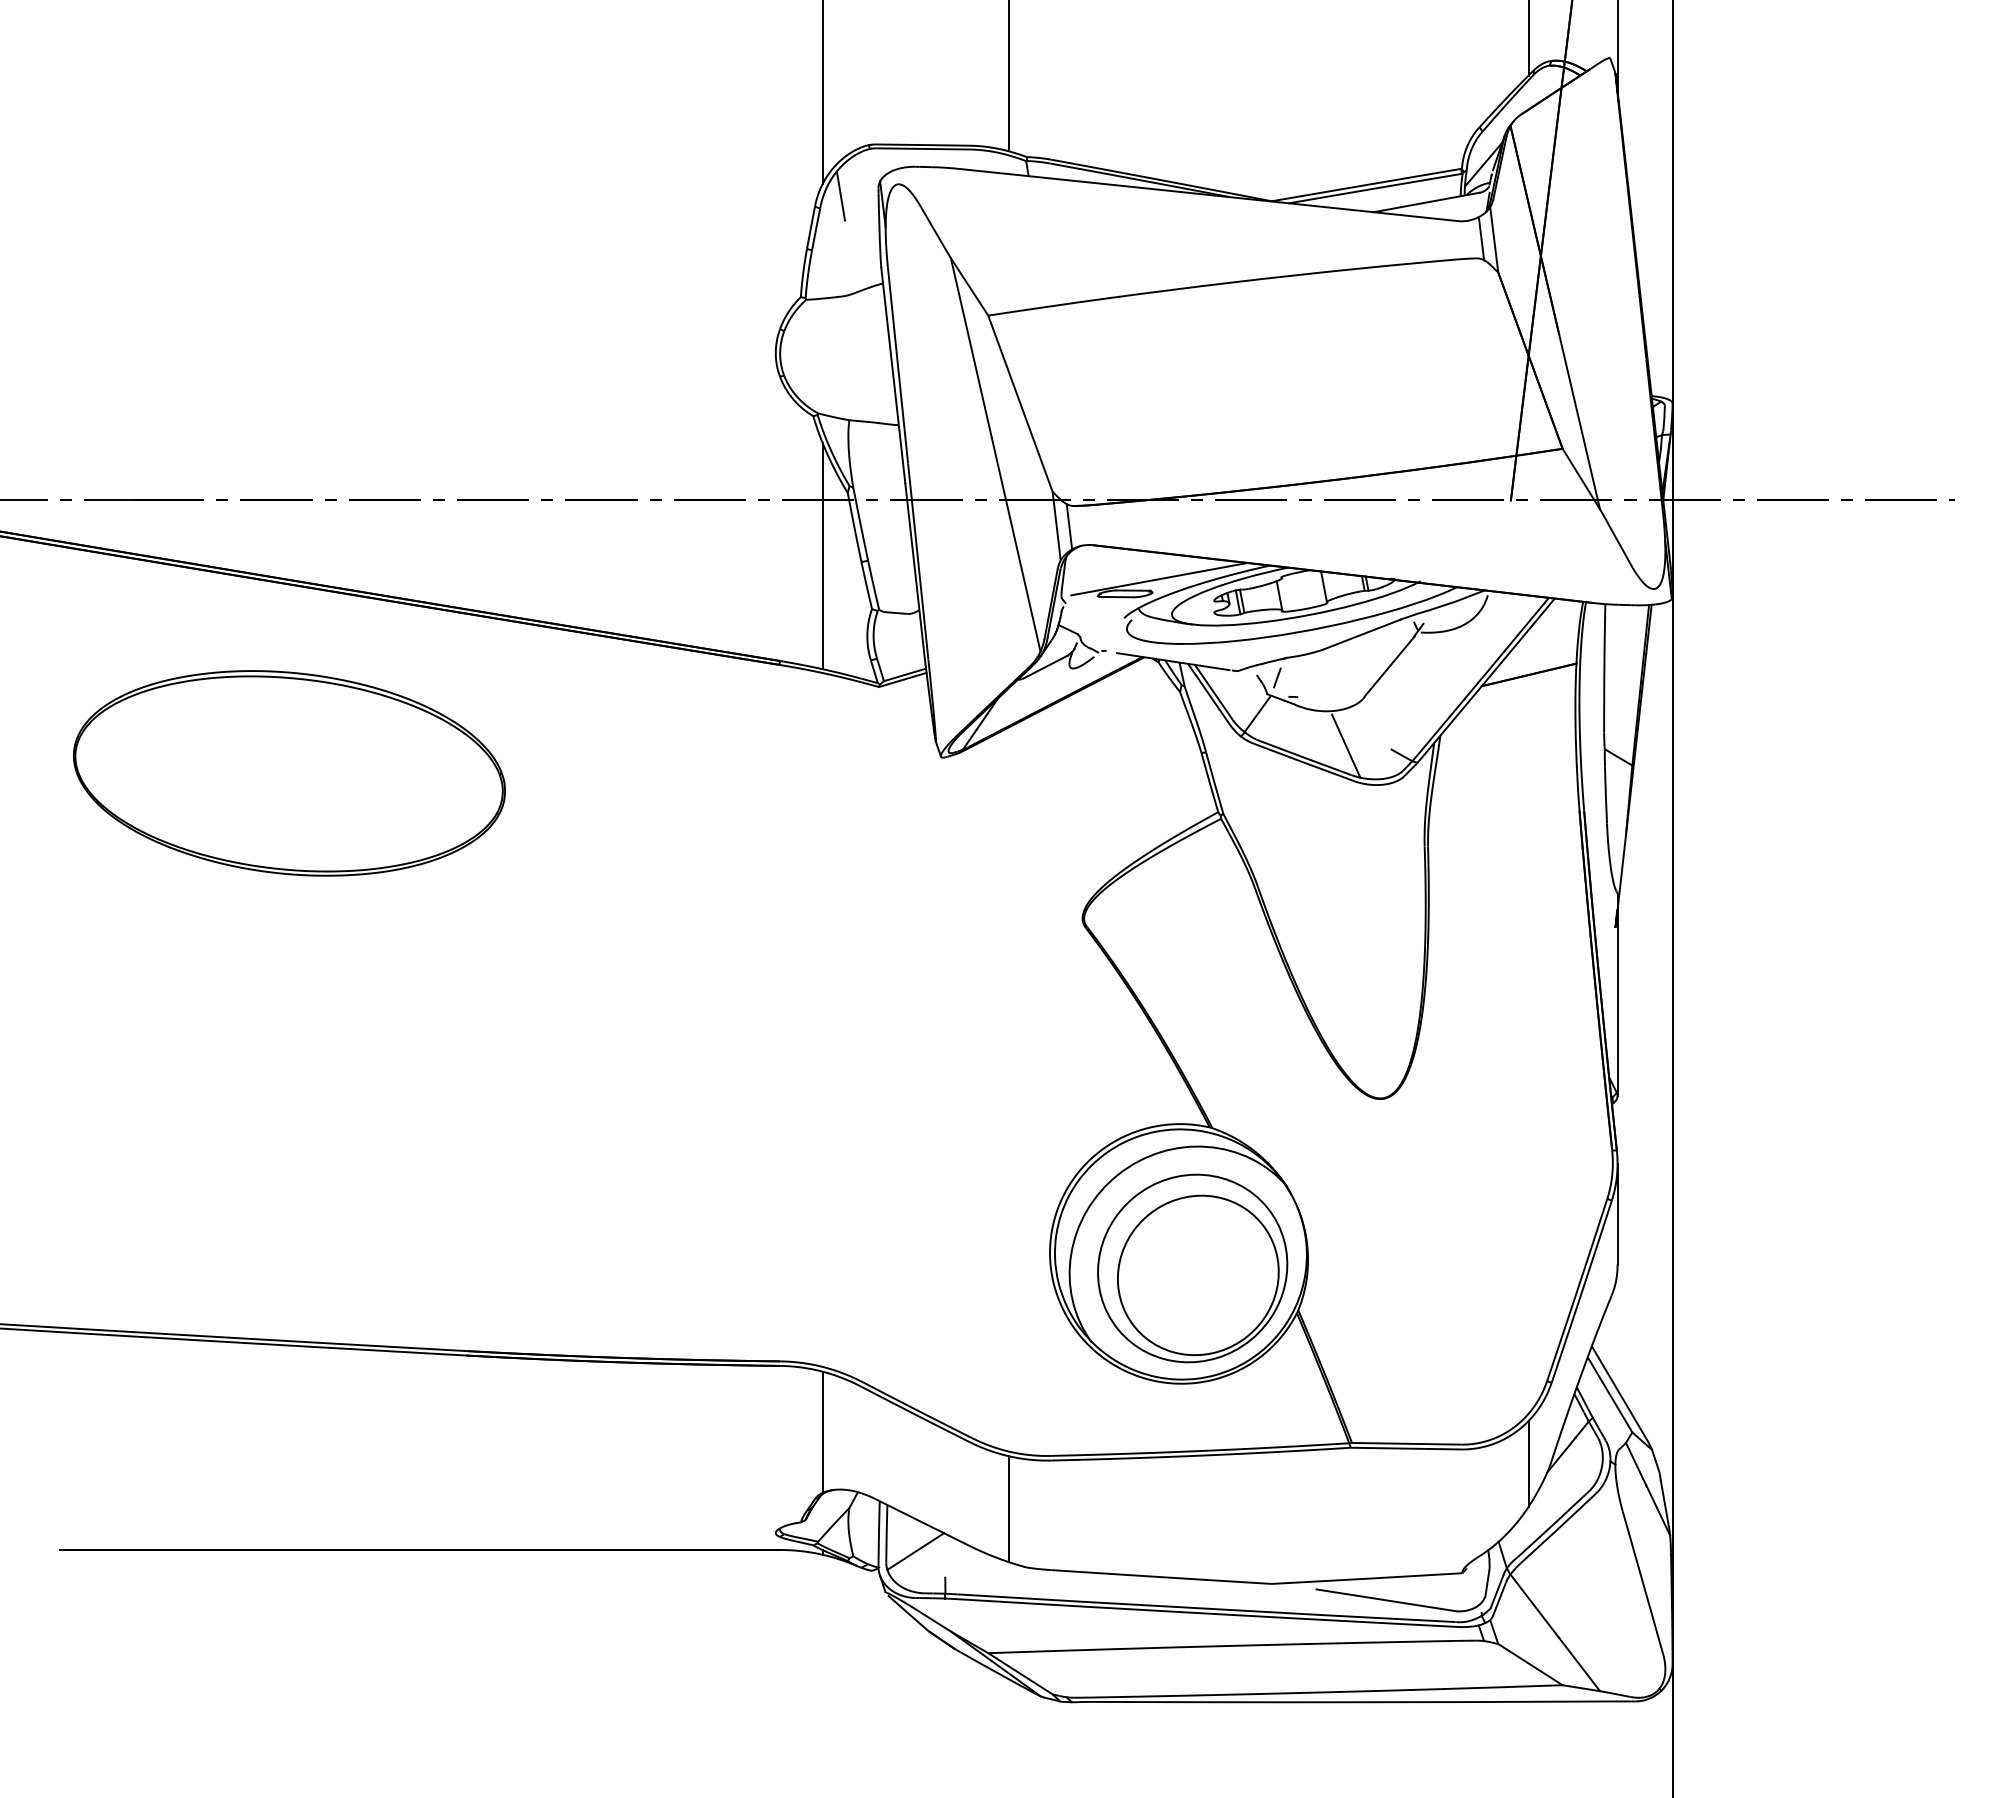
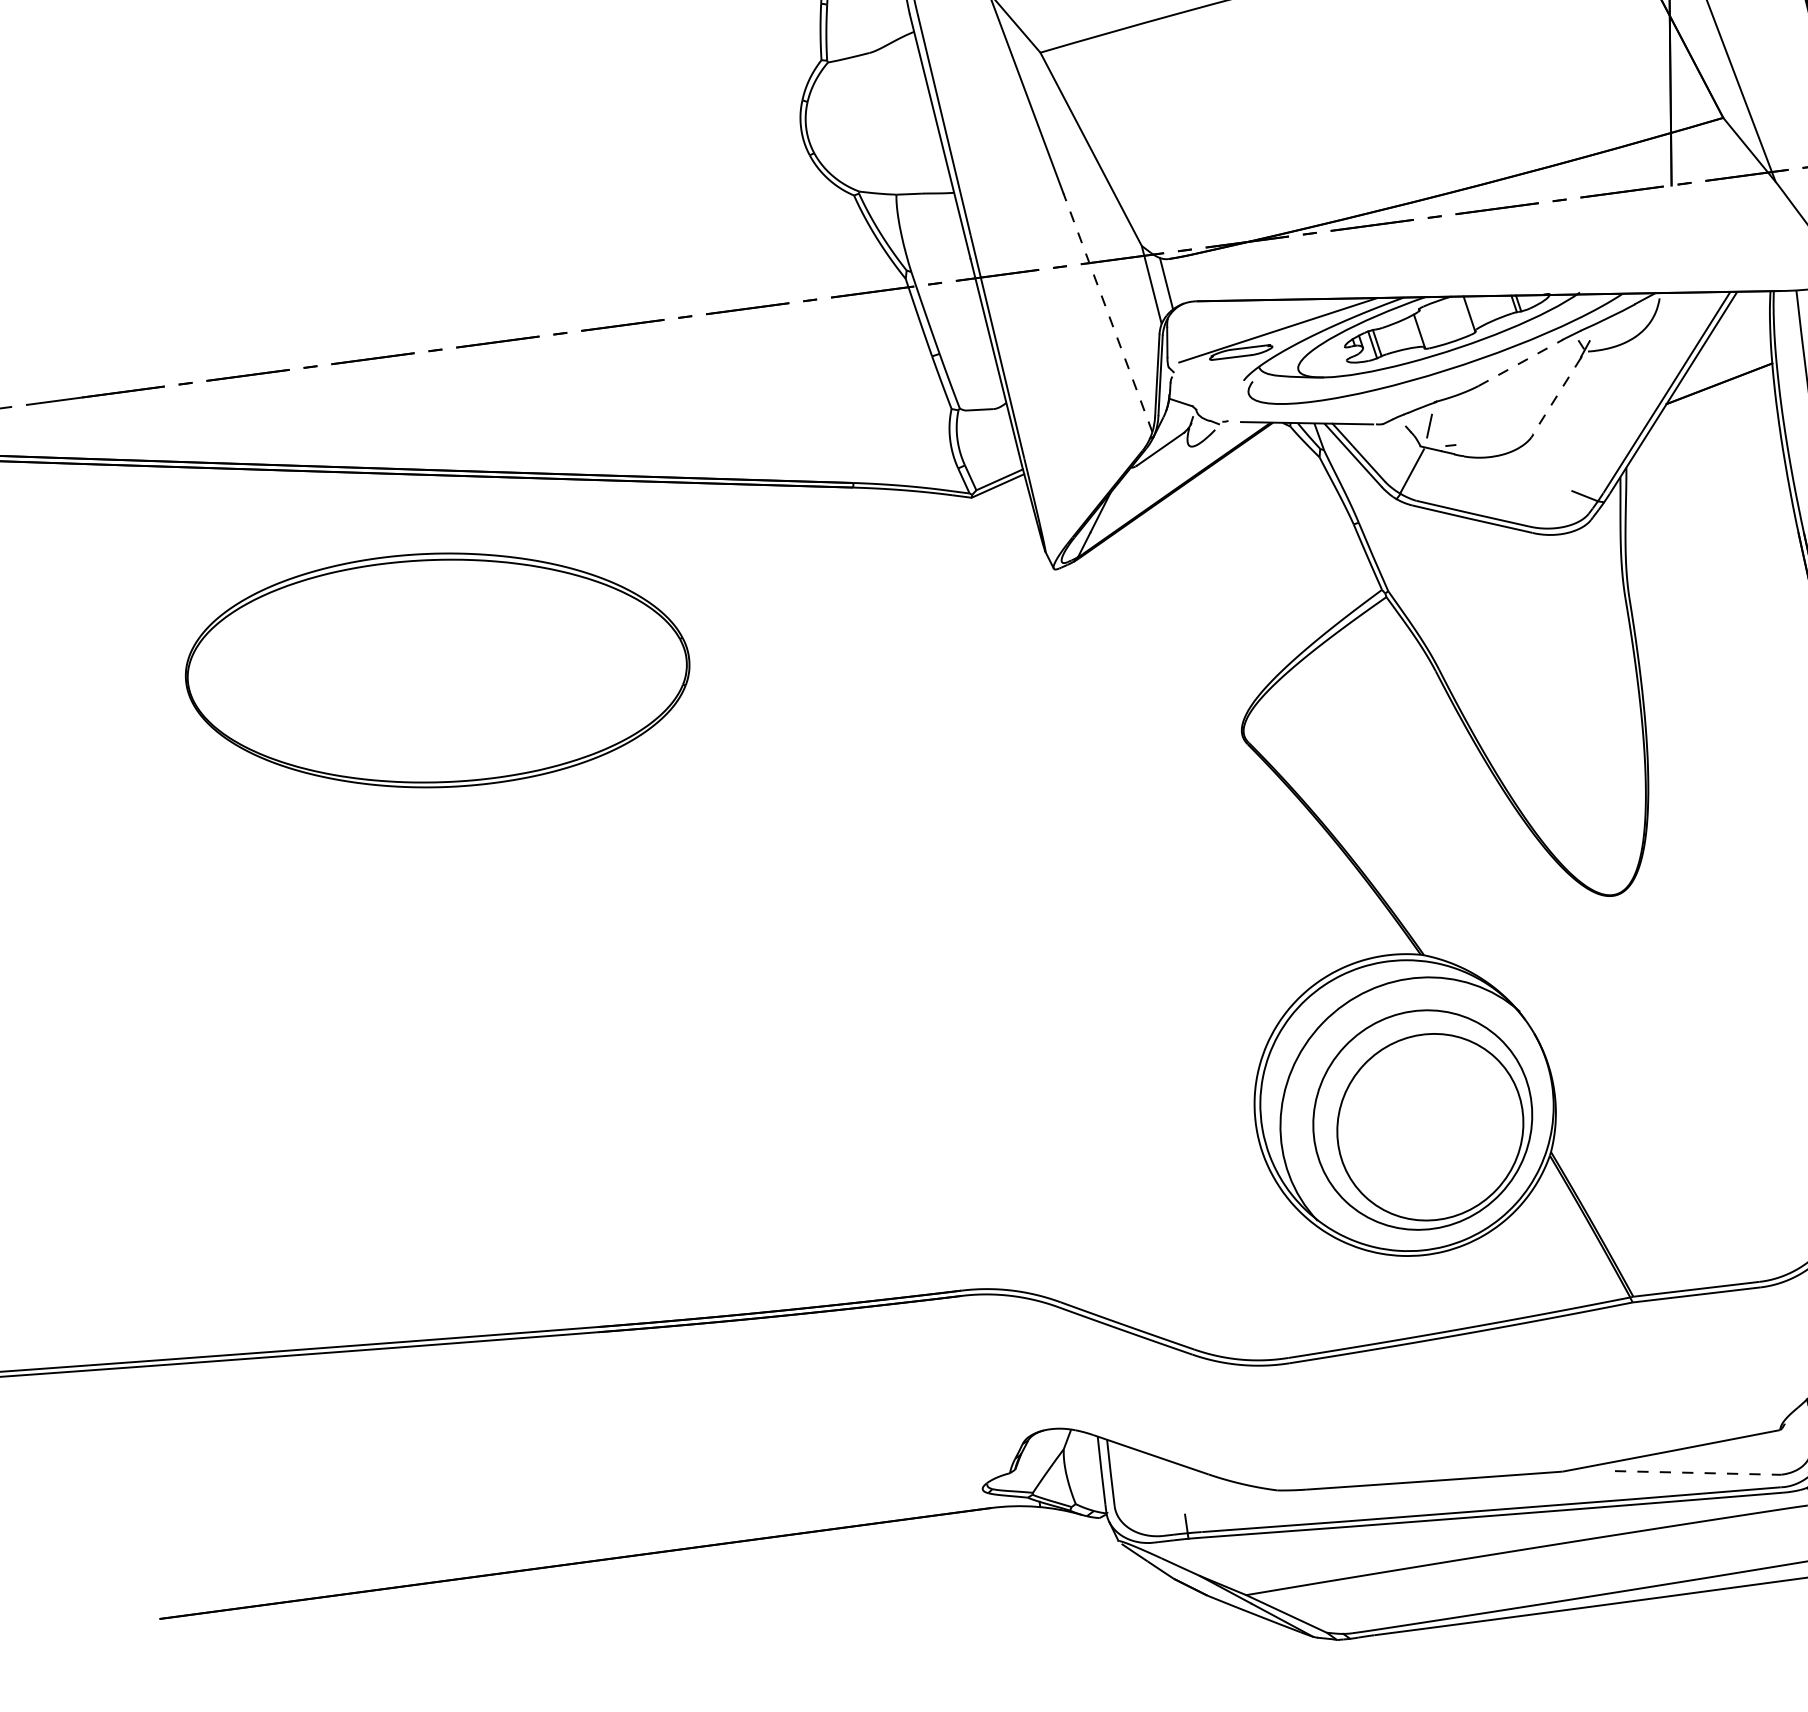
line: (1016, 544) -> (1108, 312), solid -> dashed
line: (822, 556) -> (886, 355), removed
line: (1362, 634) -> (1521, 362), solid -> dashed
line: (1389, 666) -> (1557, 395), solid -> dashed
line: (1346, 745) -> (1519, 493), removed
part: (289, 773) -> (437, 670), moved
line: (822, 1431) -> (1020, 1365), removed
line: (1008, 1509) -> (1247, 1426), removed
line: (915, 1551) -> (1146, 1489), removed
line: (1387, 1600) -> (1698, 1472), solid -> dashed

